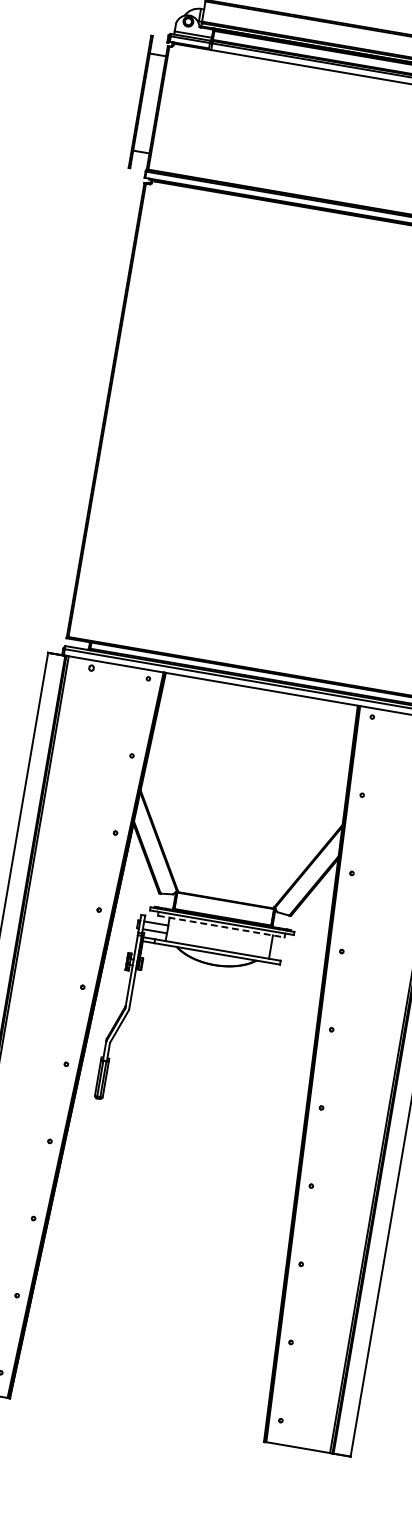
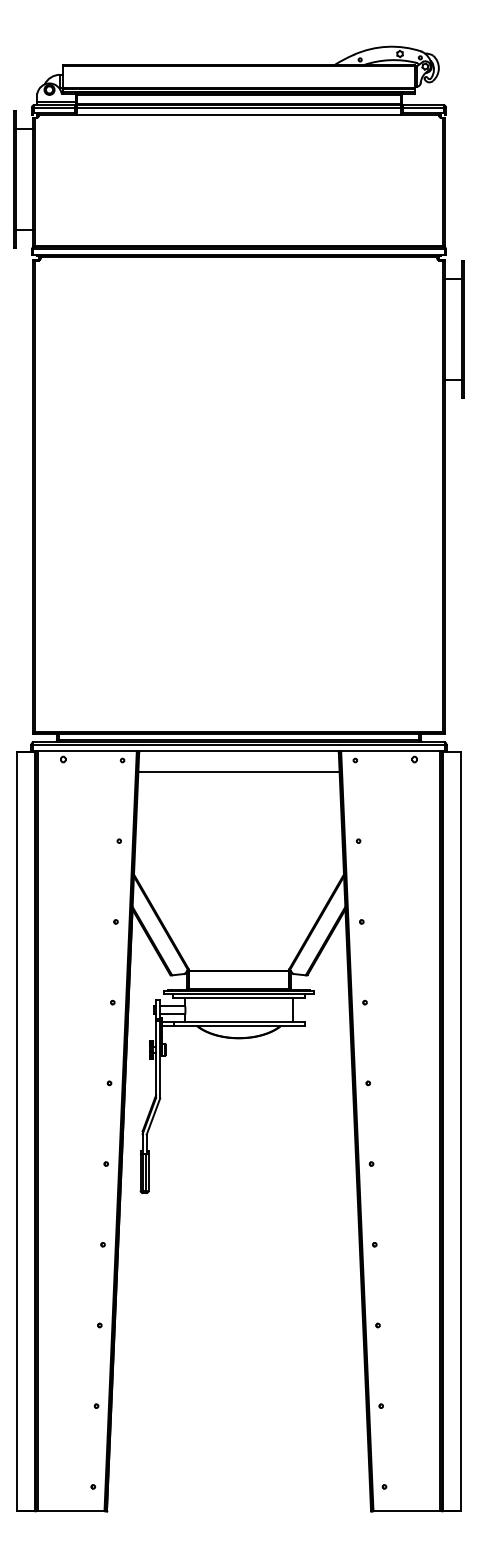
line: (258, 708) -> (238, 771), added
line: (221, 926) -> (239, 998), dashed -> solid

